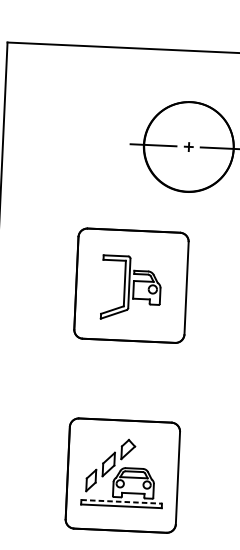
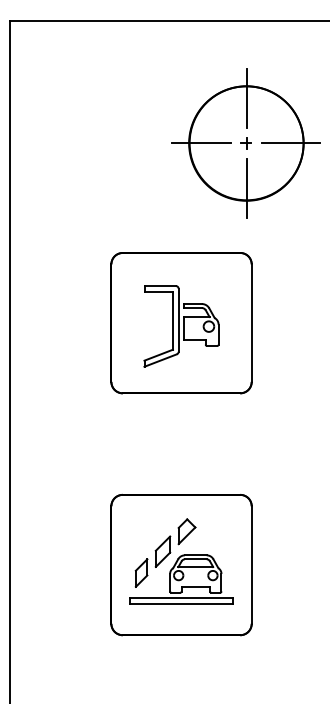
line: (190, 111) -> (246, 98), added
line: (187, 182) -> (246, 188), added
line: (122, 501) -> (182, 598), dashed -> solid

